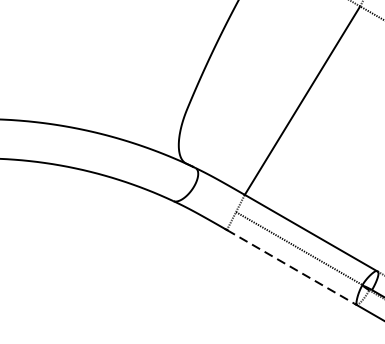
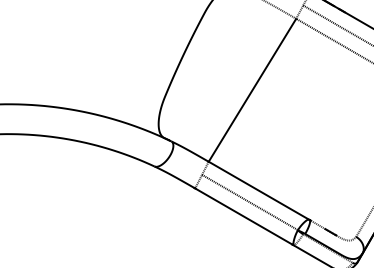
line: (290, 267) -> (243, 216), dashed -> solid

